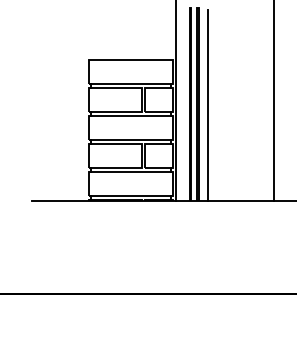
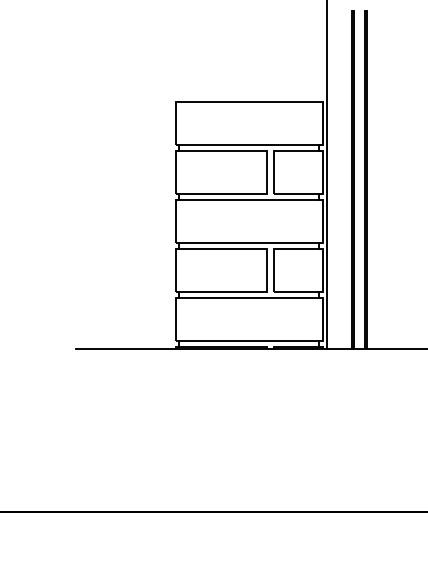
line: (208, 104) -> (384, 180), removed

